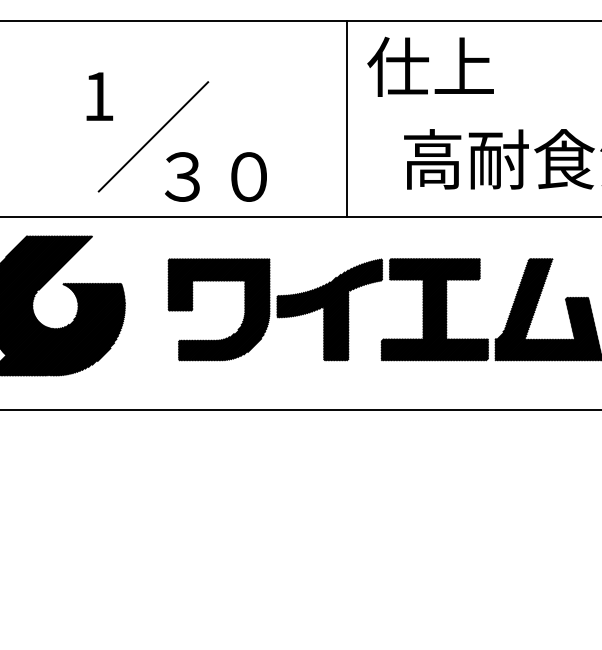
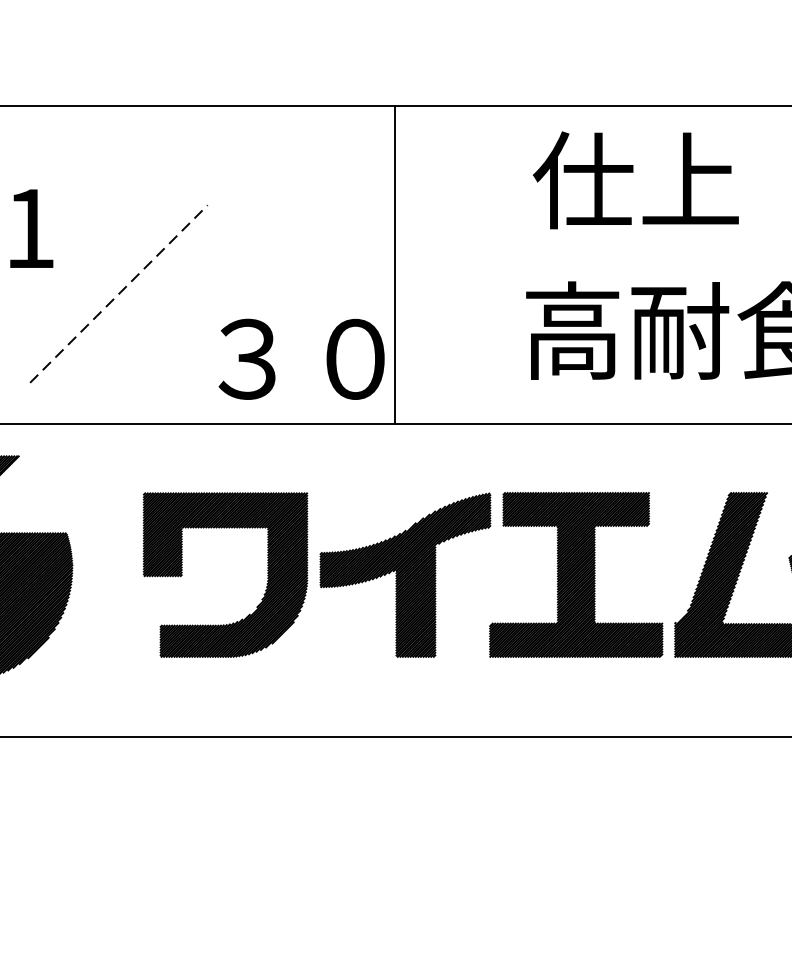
text: (430, 66) -> (635, 179), moved
line: (346, 118) -> (395, 264), moved
line: (153, 136) -> (118, 293), solid -> dashed
text: (215, 176) -> (300, 358), moved

